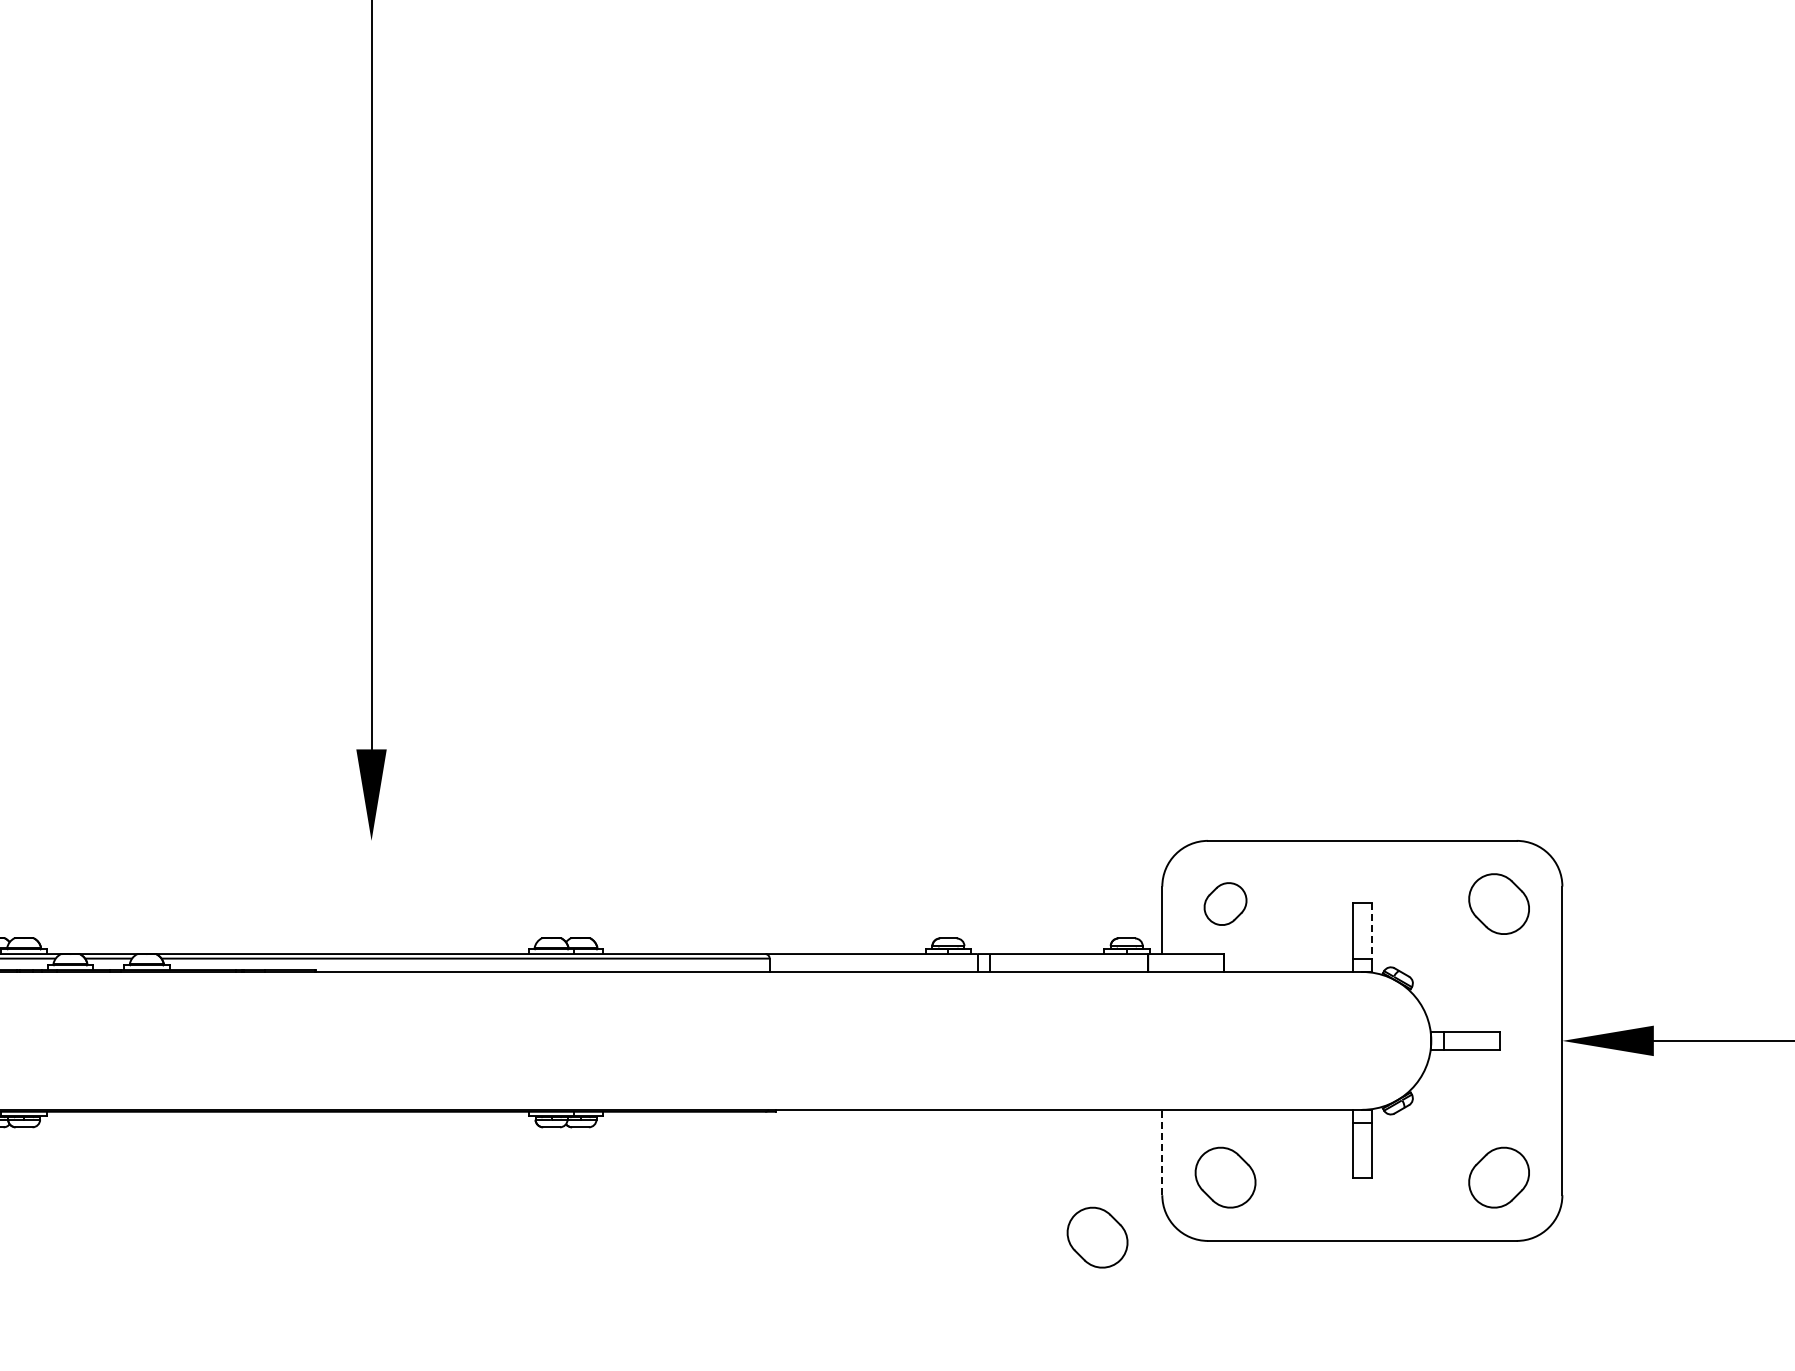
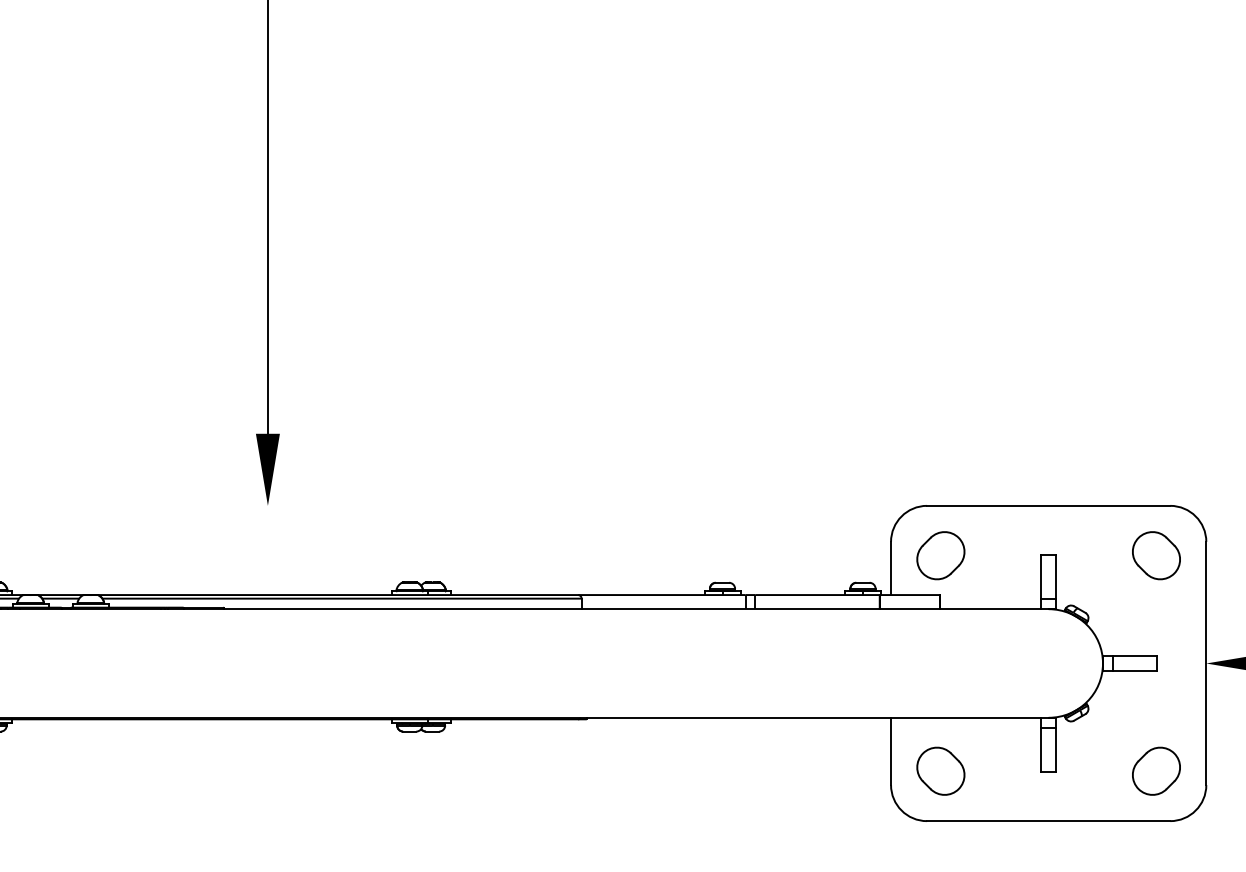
part: (1225, 903) -> (940, 555), size x1.43
line: (1371, 931) -> (1055, 577), dashed -> solid
line: (1162, 1152) -> (891, 751), dashed -> solid
part: (1097, 1237) -> (839, 818), removed

